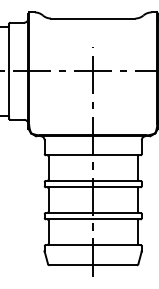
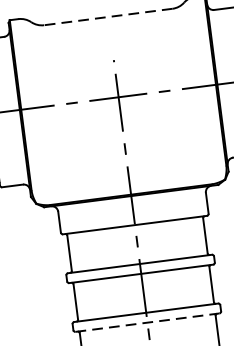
line: (92, 18) -> (107, 17), solid -> dashed
line: (93, 219) -> (147, 322), solid -> dashed

